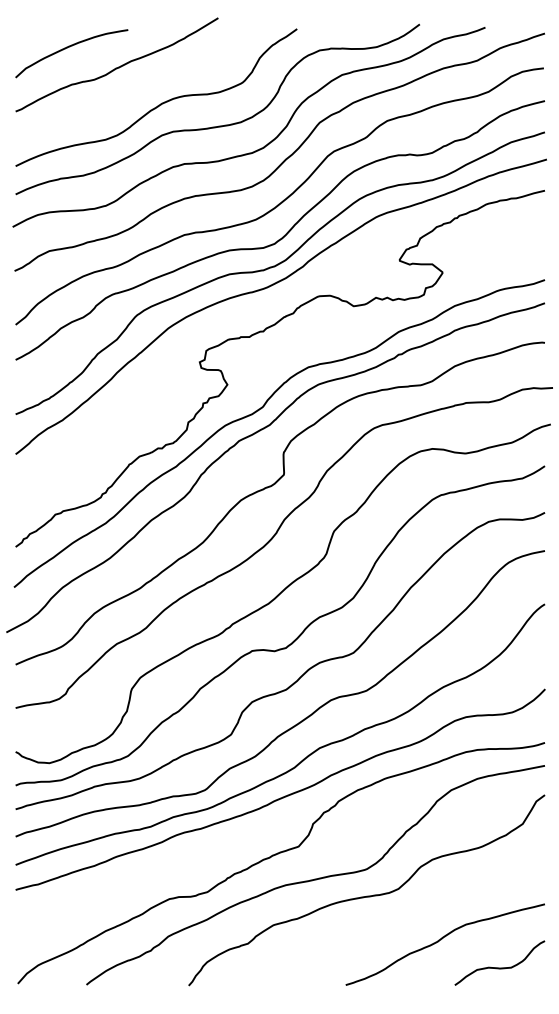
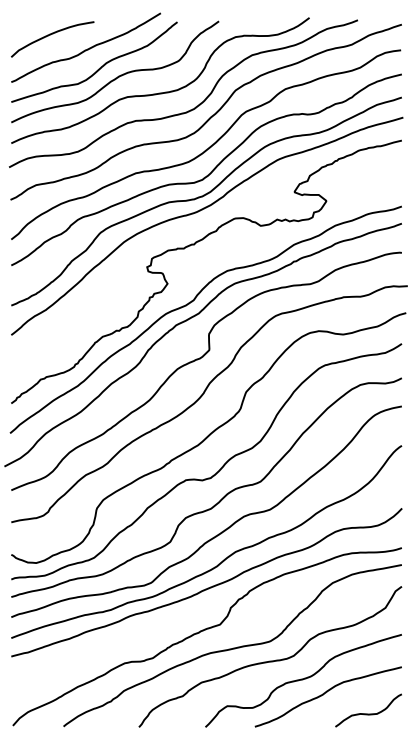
curve: (136, 91) -> (100, 67), added
curve: (411, 921) -> (303, 679), added

